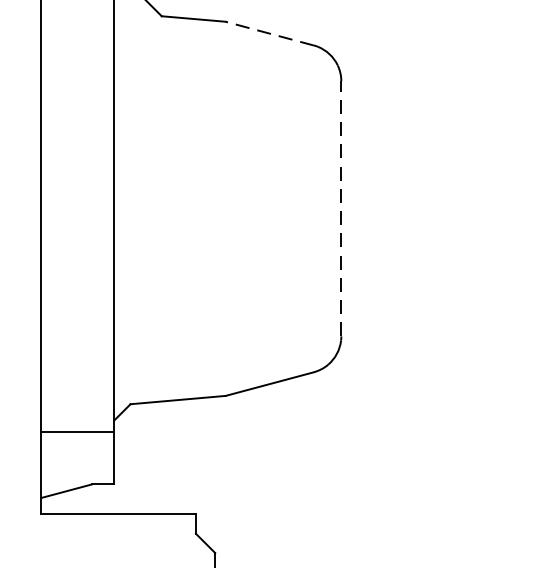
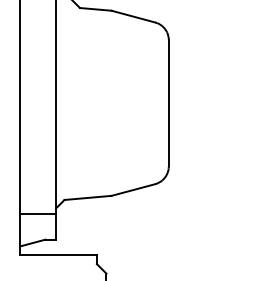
line: (269, 33) -> (133, 16), dashed -> solid
line: (340, 207) -> (168, 102), dashed -> solid

